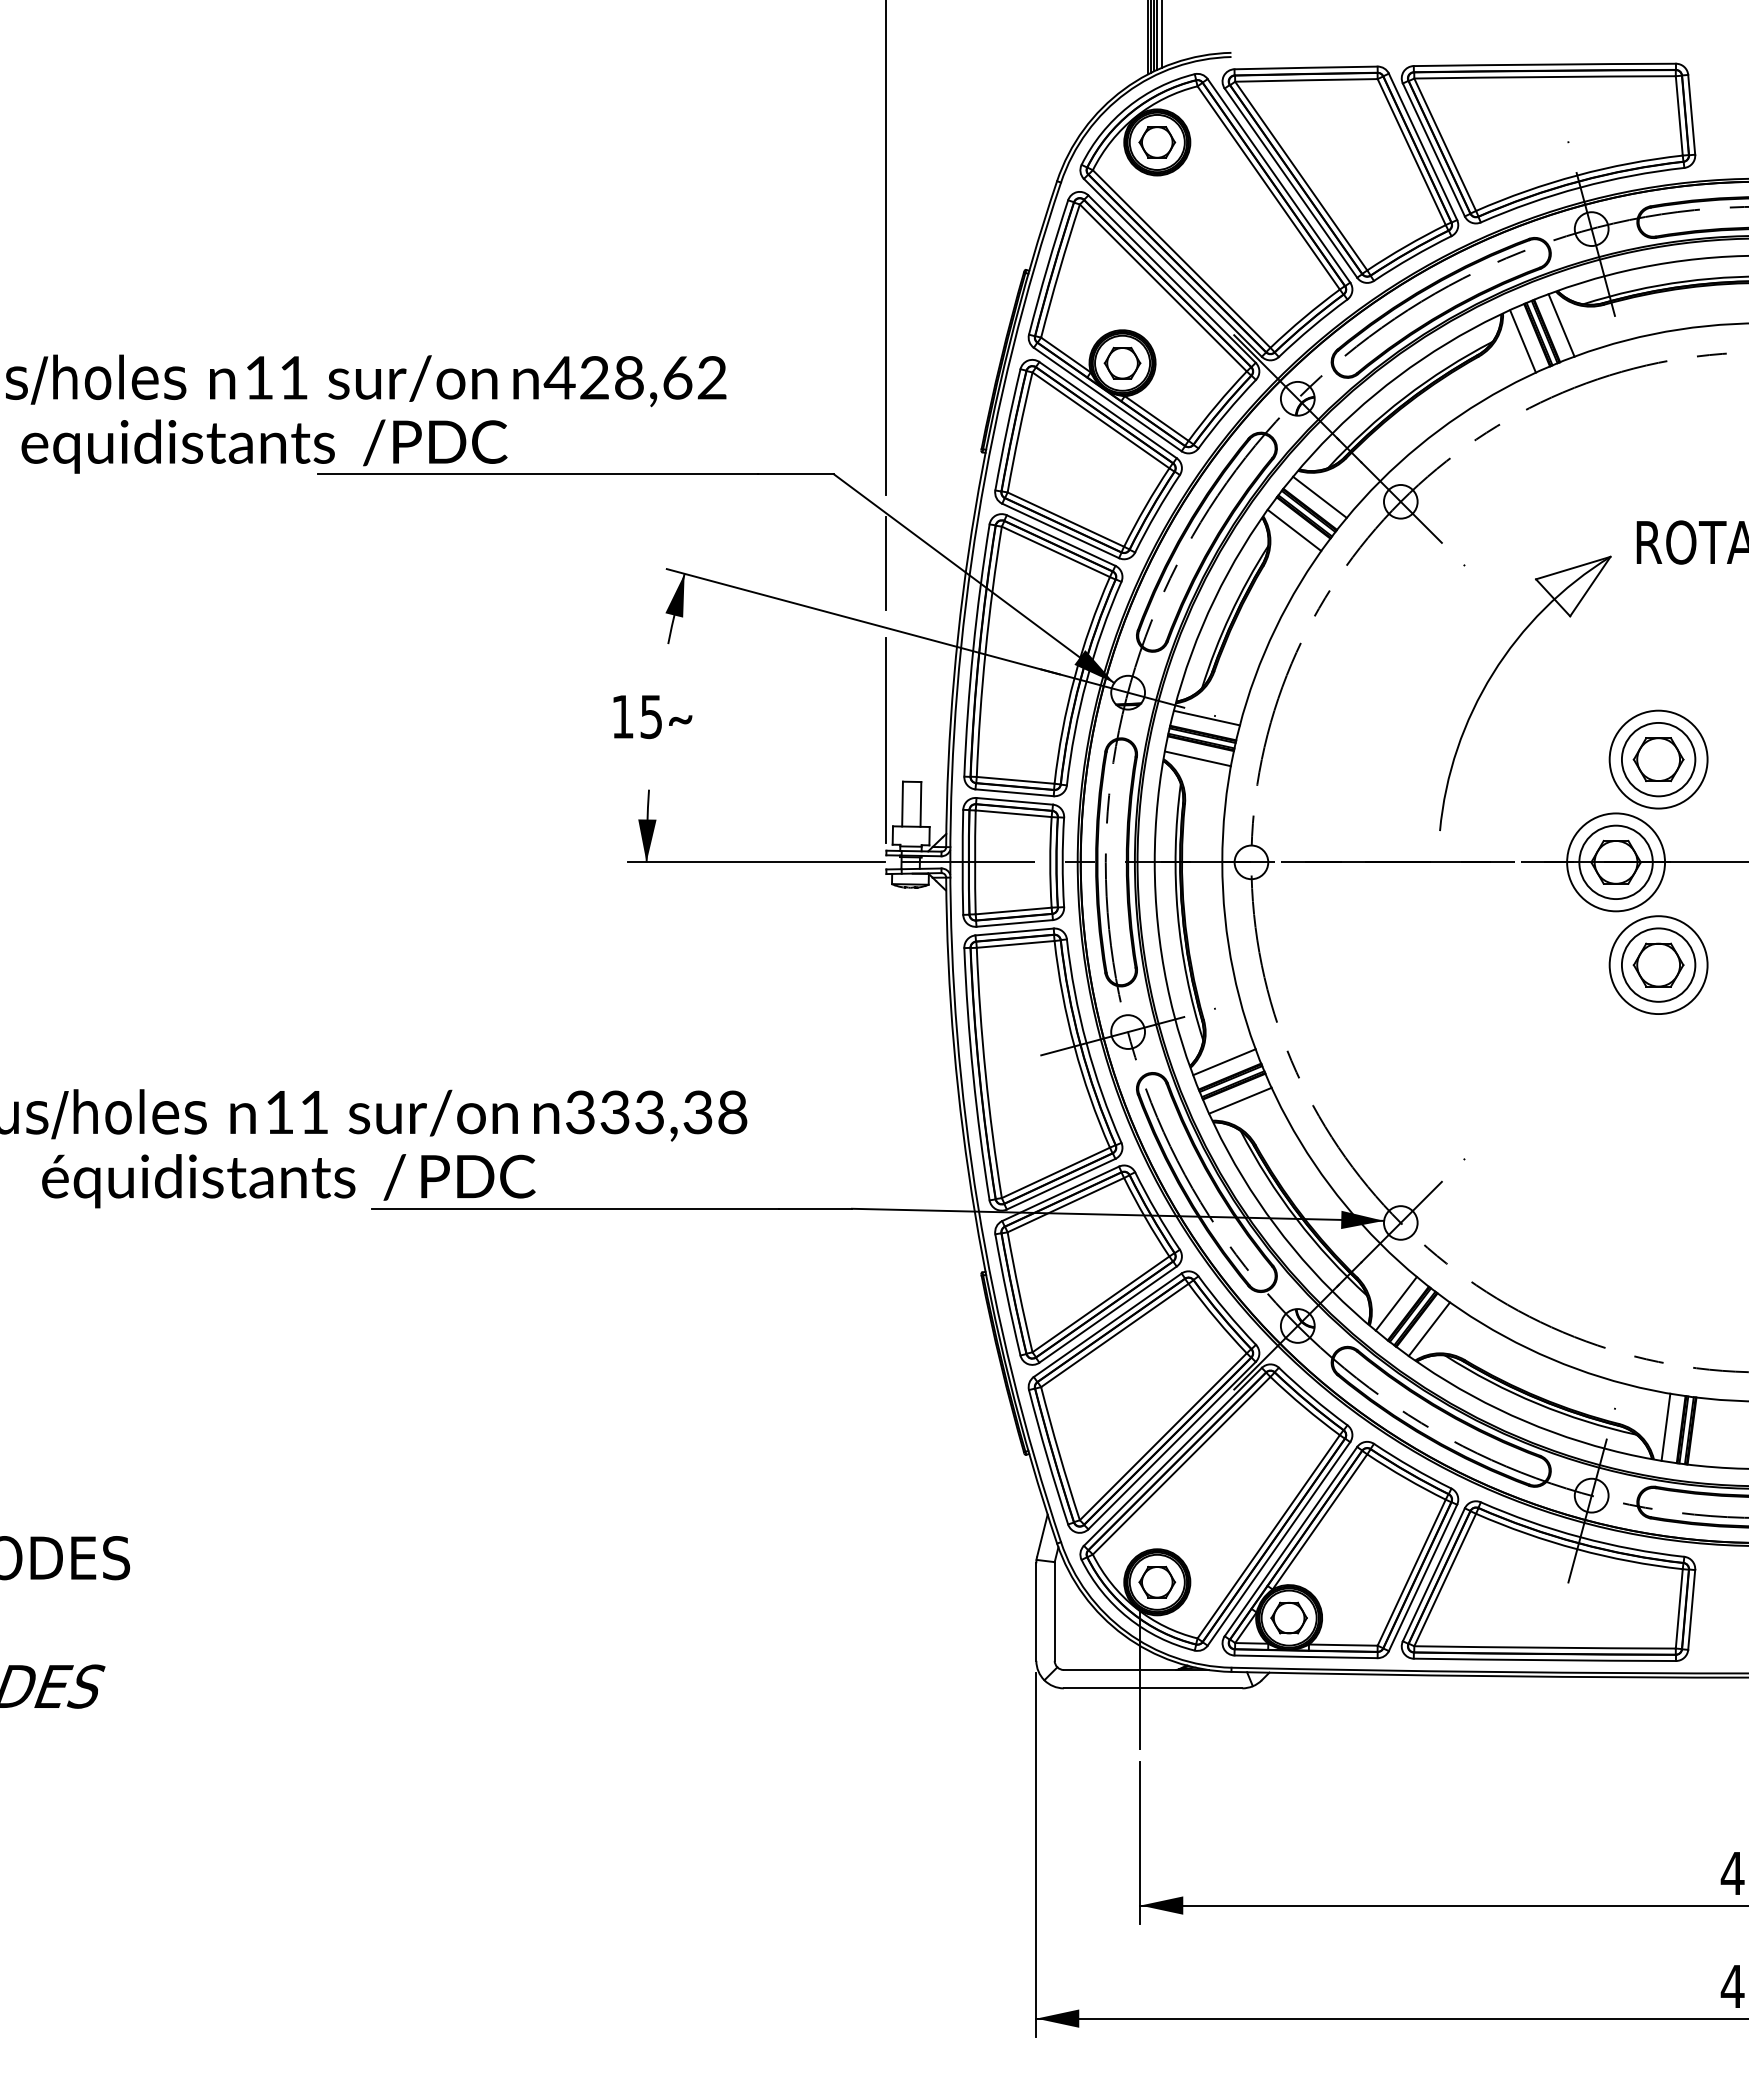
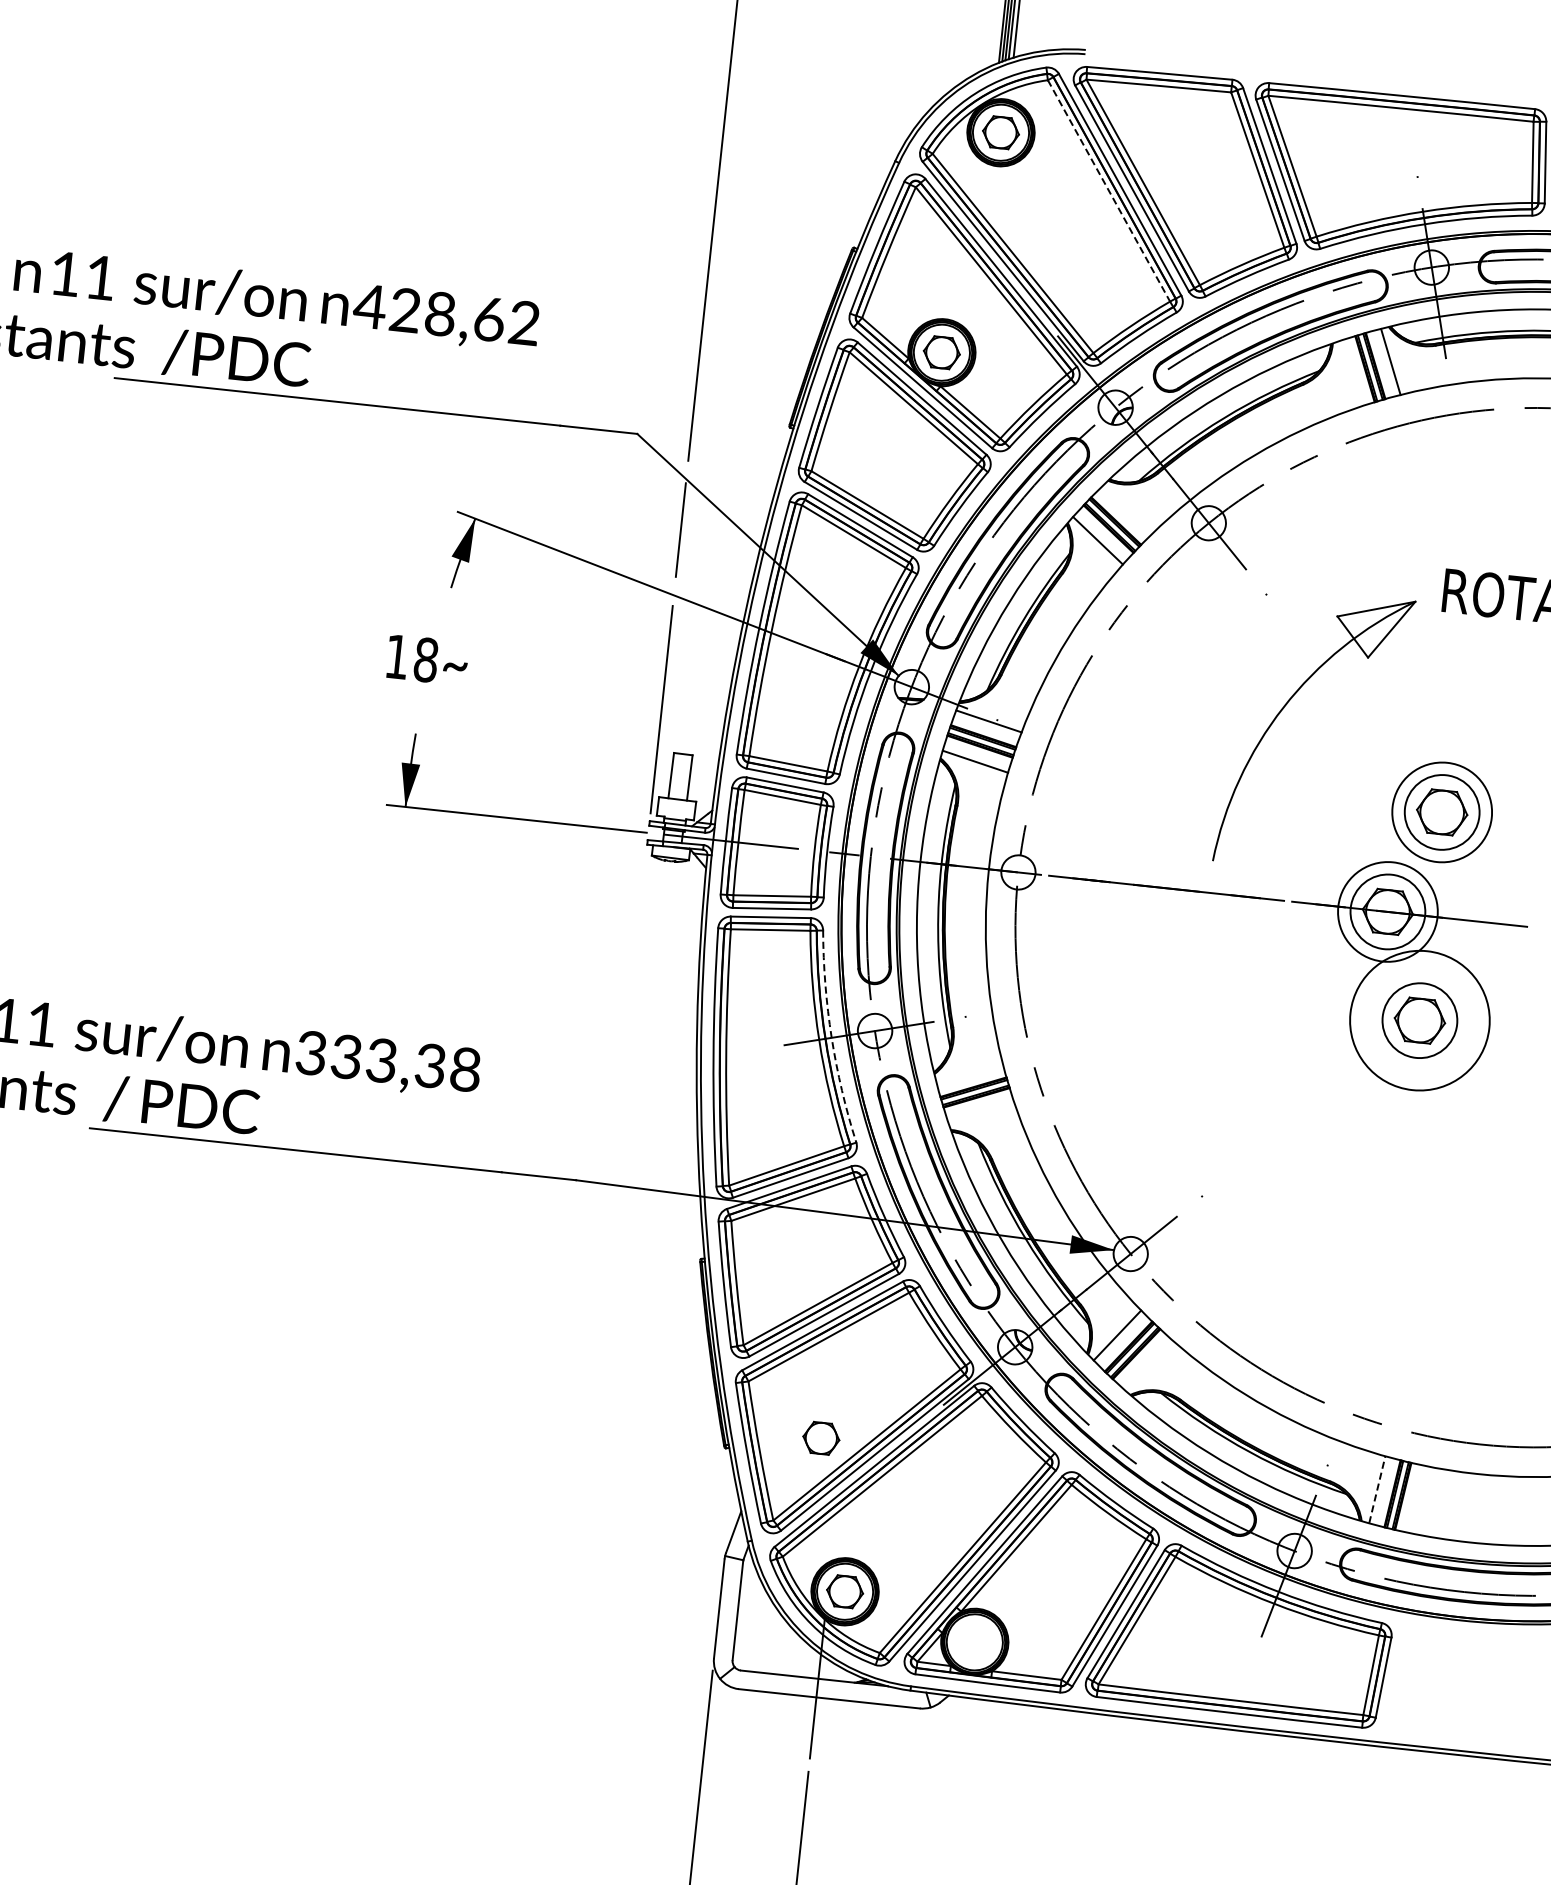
line: (1269, 188) -> (1109, 191), solid -> dashed
line: (1522, 341) -> (1349, 373), removed
line: (1319, 496) -> (1127, 509), removed
text: (651, 716) -> (426, 659), 15 -> 18
circle: (1658, 965) -> (1419, 1021), size x1.4
arc: (1086, 1043) -> (831, 1038), solid -> dashed
line: (1224, 1062) -> (969, 1072), removed
line: (1240, 1100) -> (981, 1112), removed
line: (1429, 1329) -> (1148, 1365), removed
line: (1665, 1427) -> (1376, 1489), solid -> dashed
part: (1288, 1617) -> (820, 1437), moved

